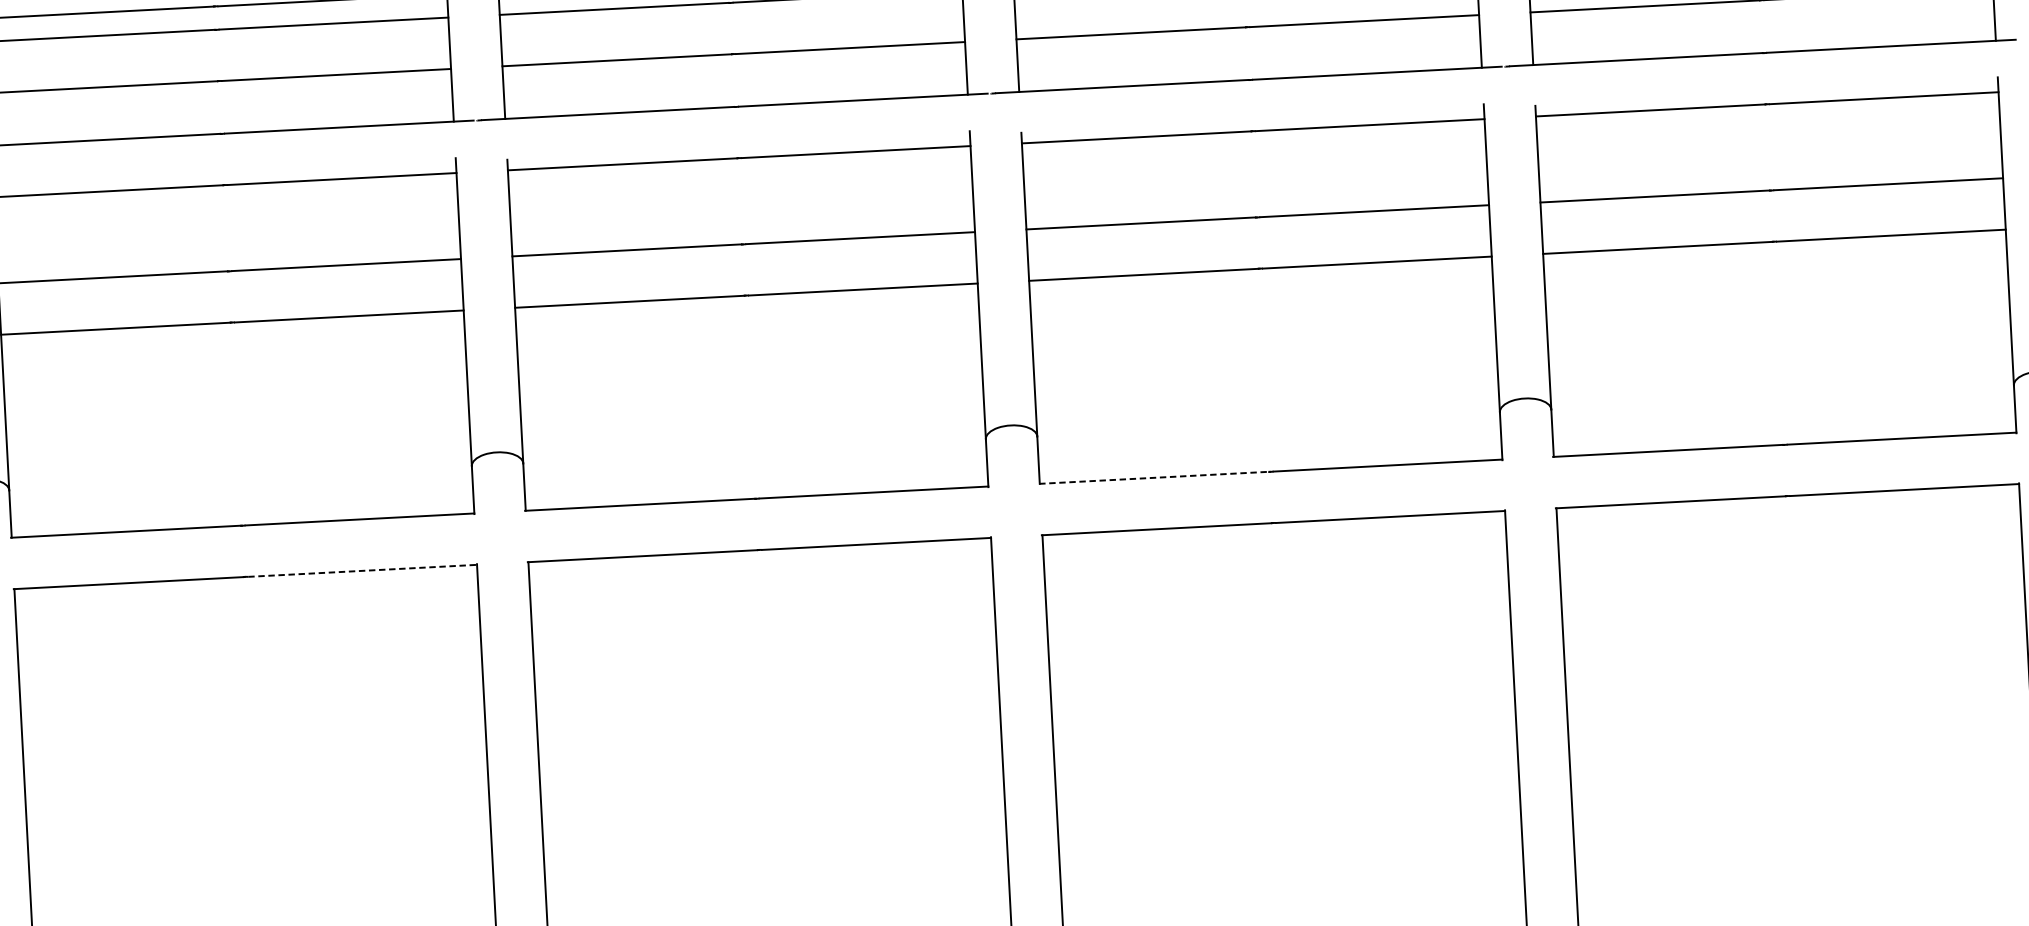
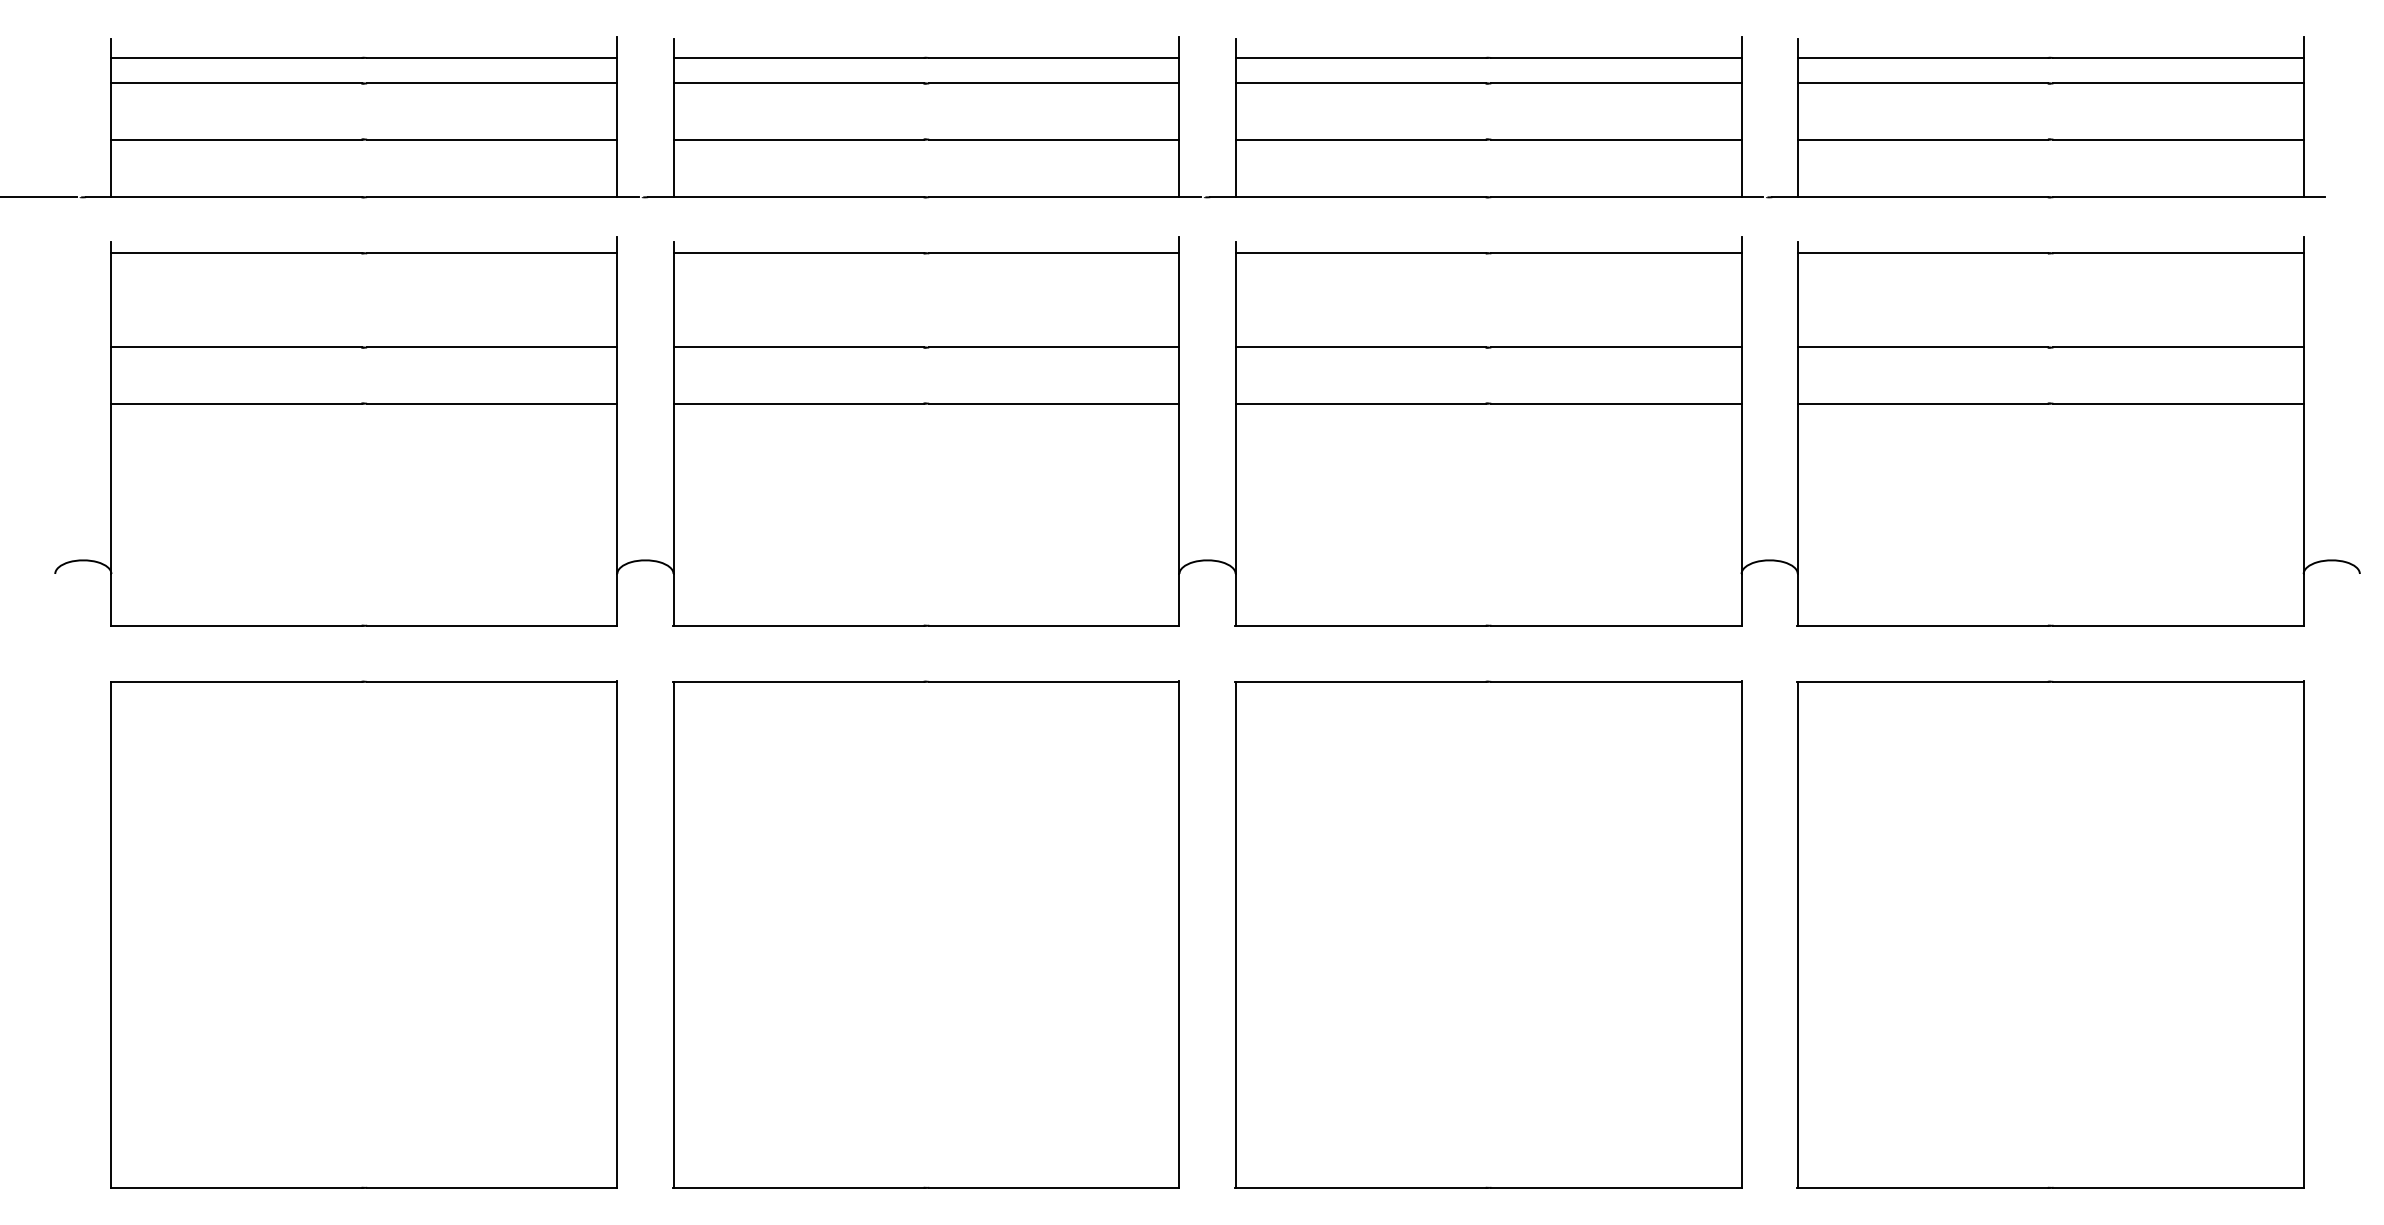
line: (1153, 477) -> (1360, 625), dashed -> solid
line: (362, 570) -> (492, 681), dashed -> solid

